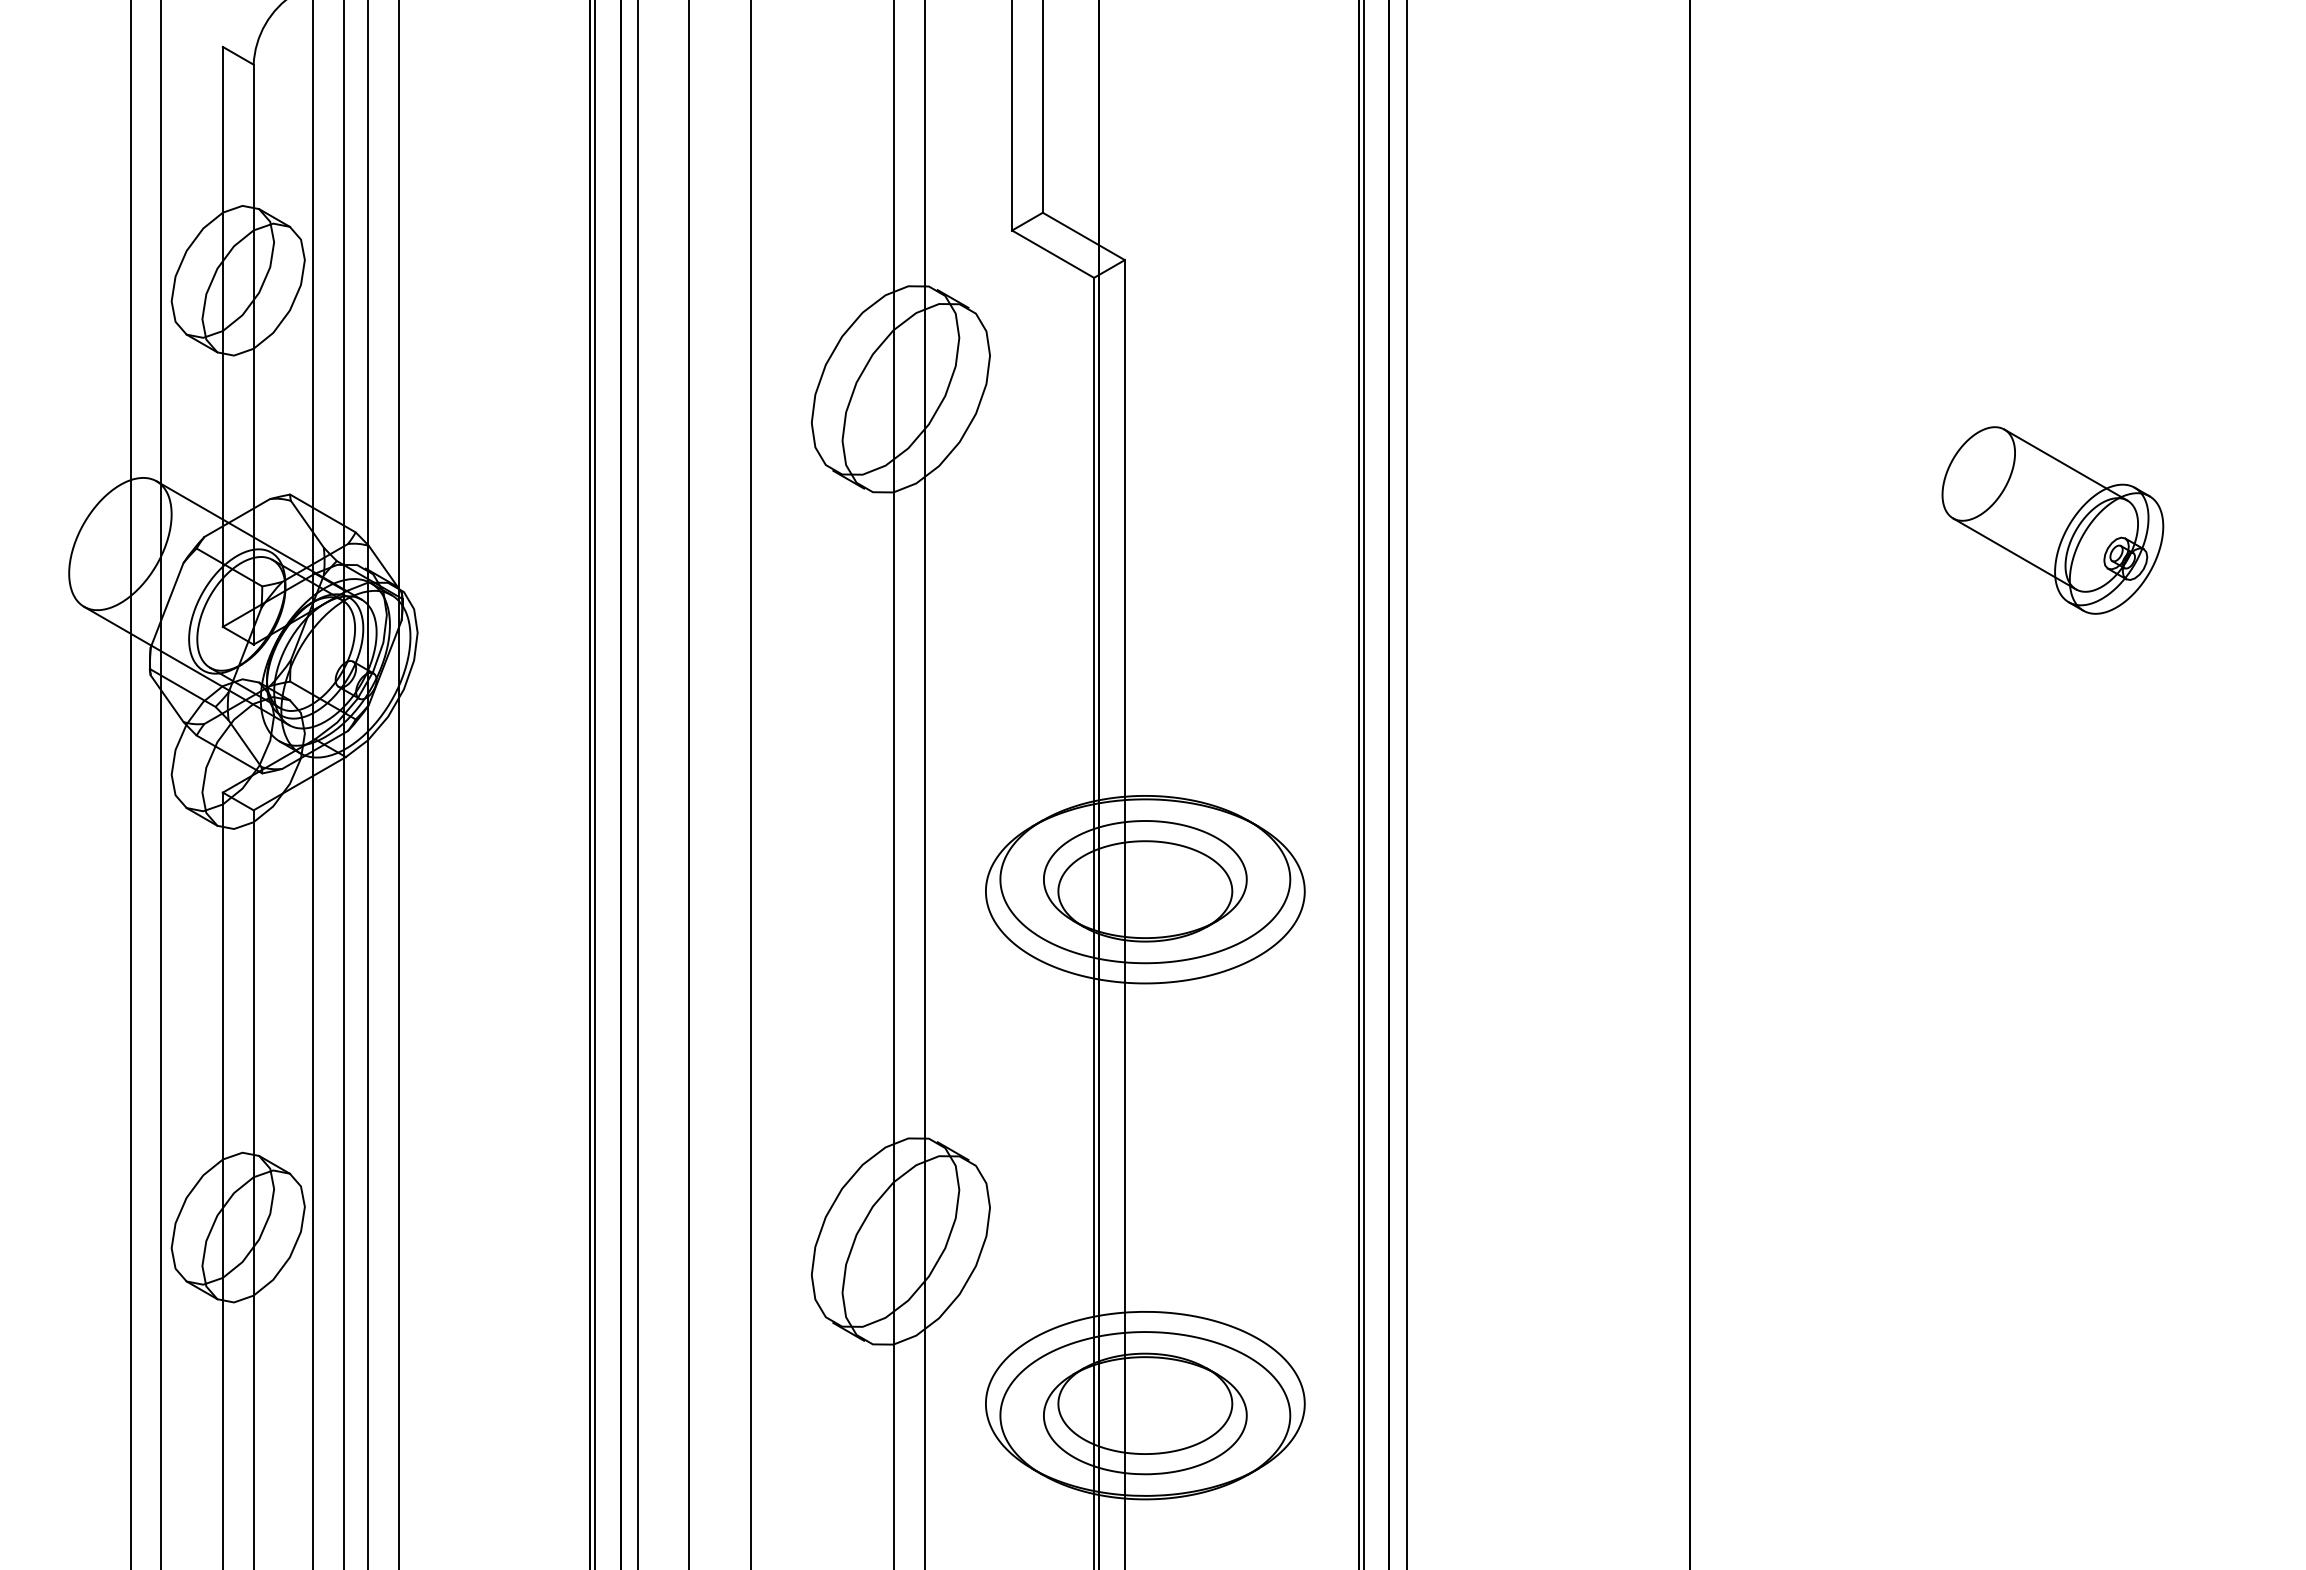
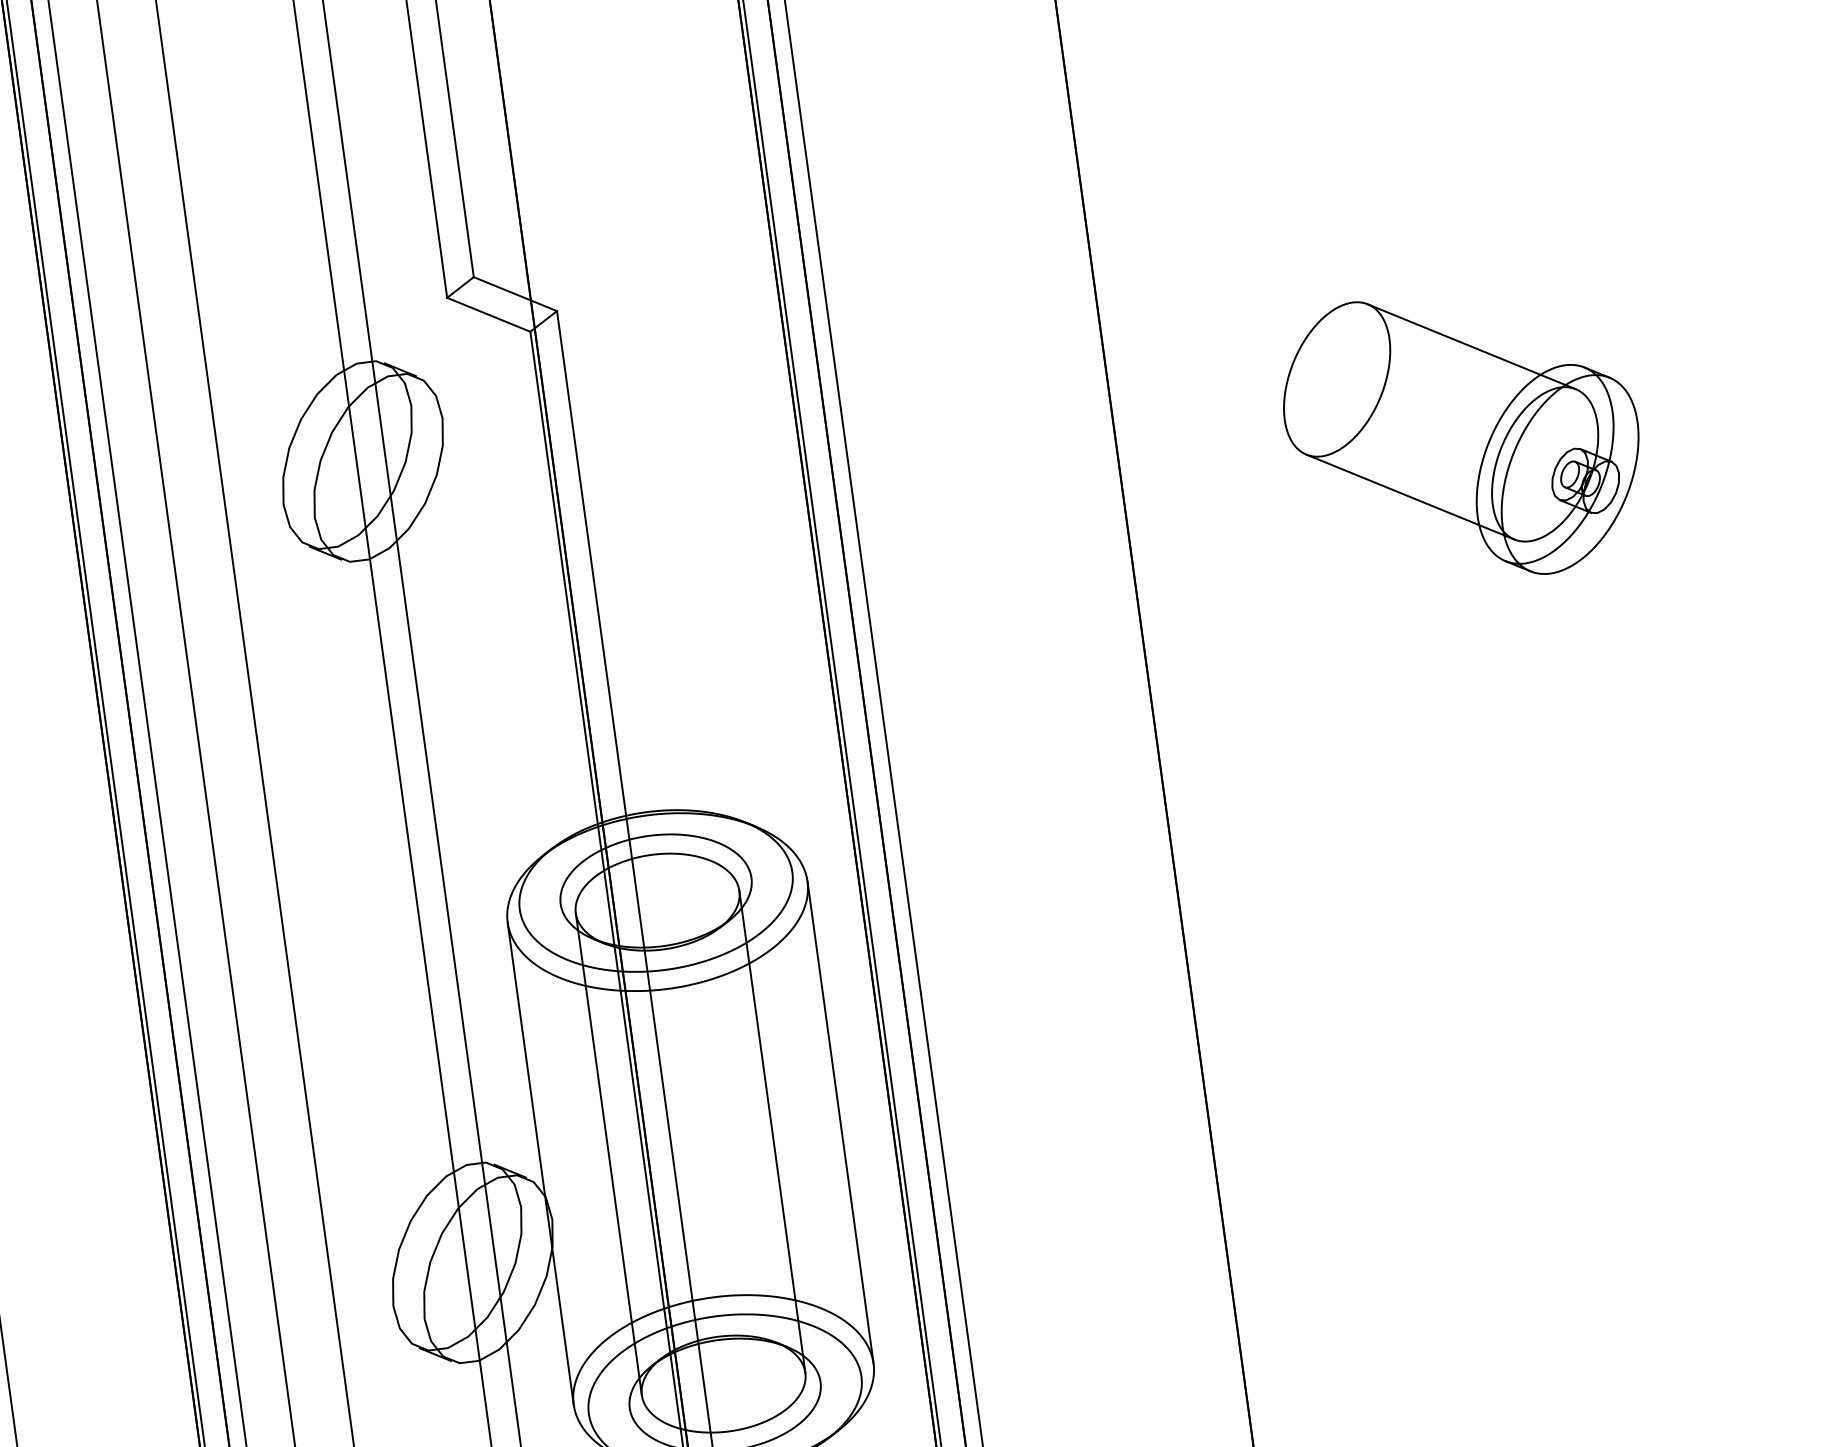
part: (2052, 520) -> (1462, 436), size x1.67
line: (985, 1147) -> (540, 1163), added
line: (1058, 1147) -> (608, 1154), added
line: (1232, 1147) -> (772, 1131), added
line: (1304, 1147) -> (840, 1122), added

